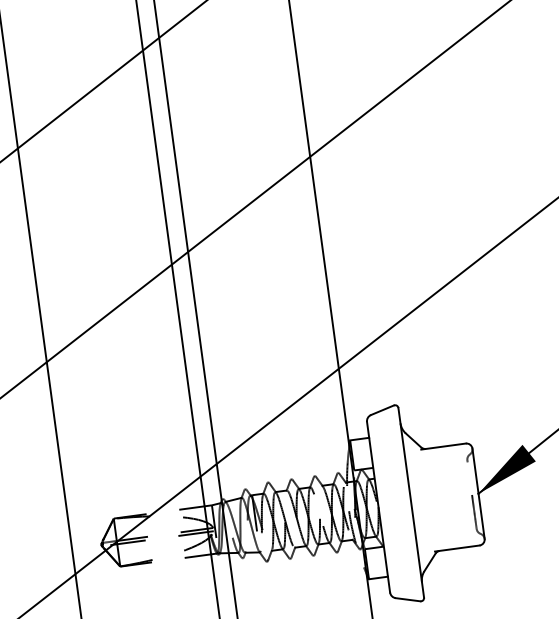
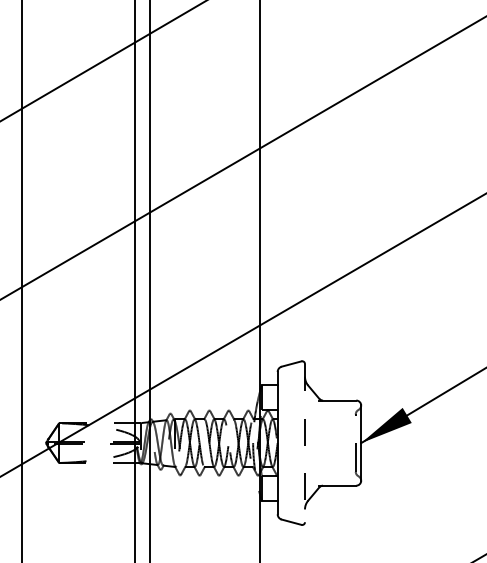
line: (410, 503) -> (304, 443), solid -> dashed

